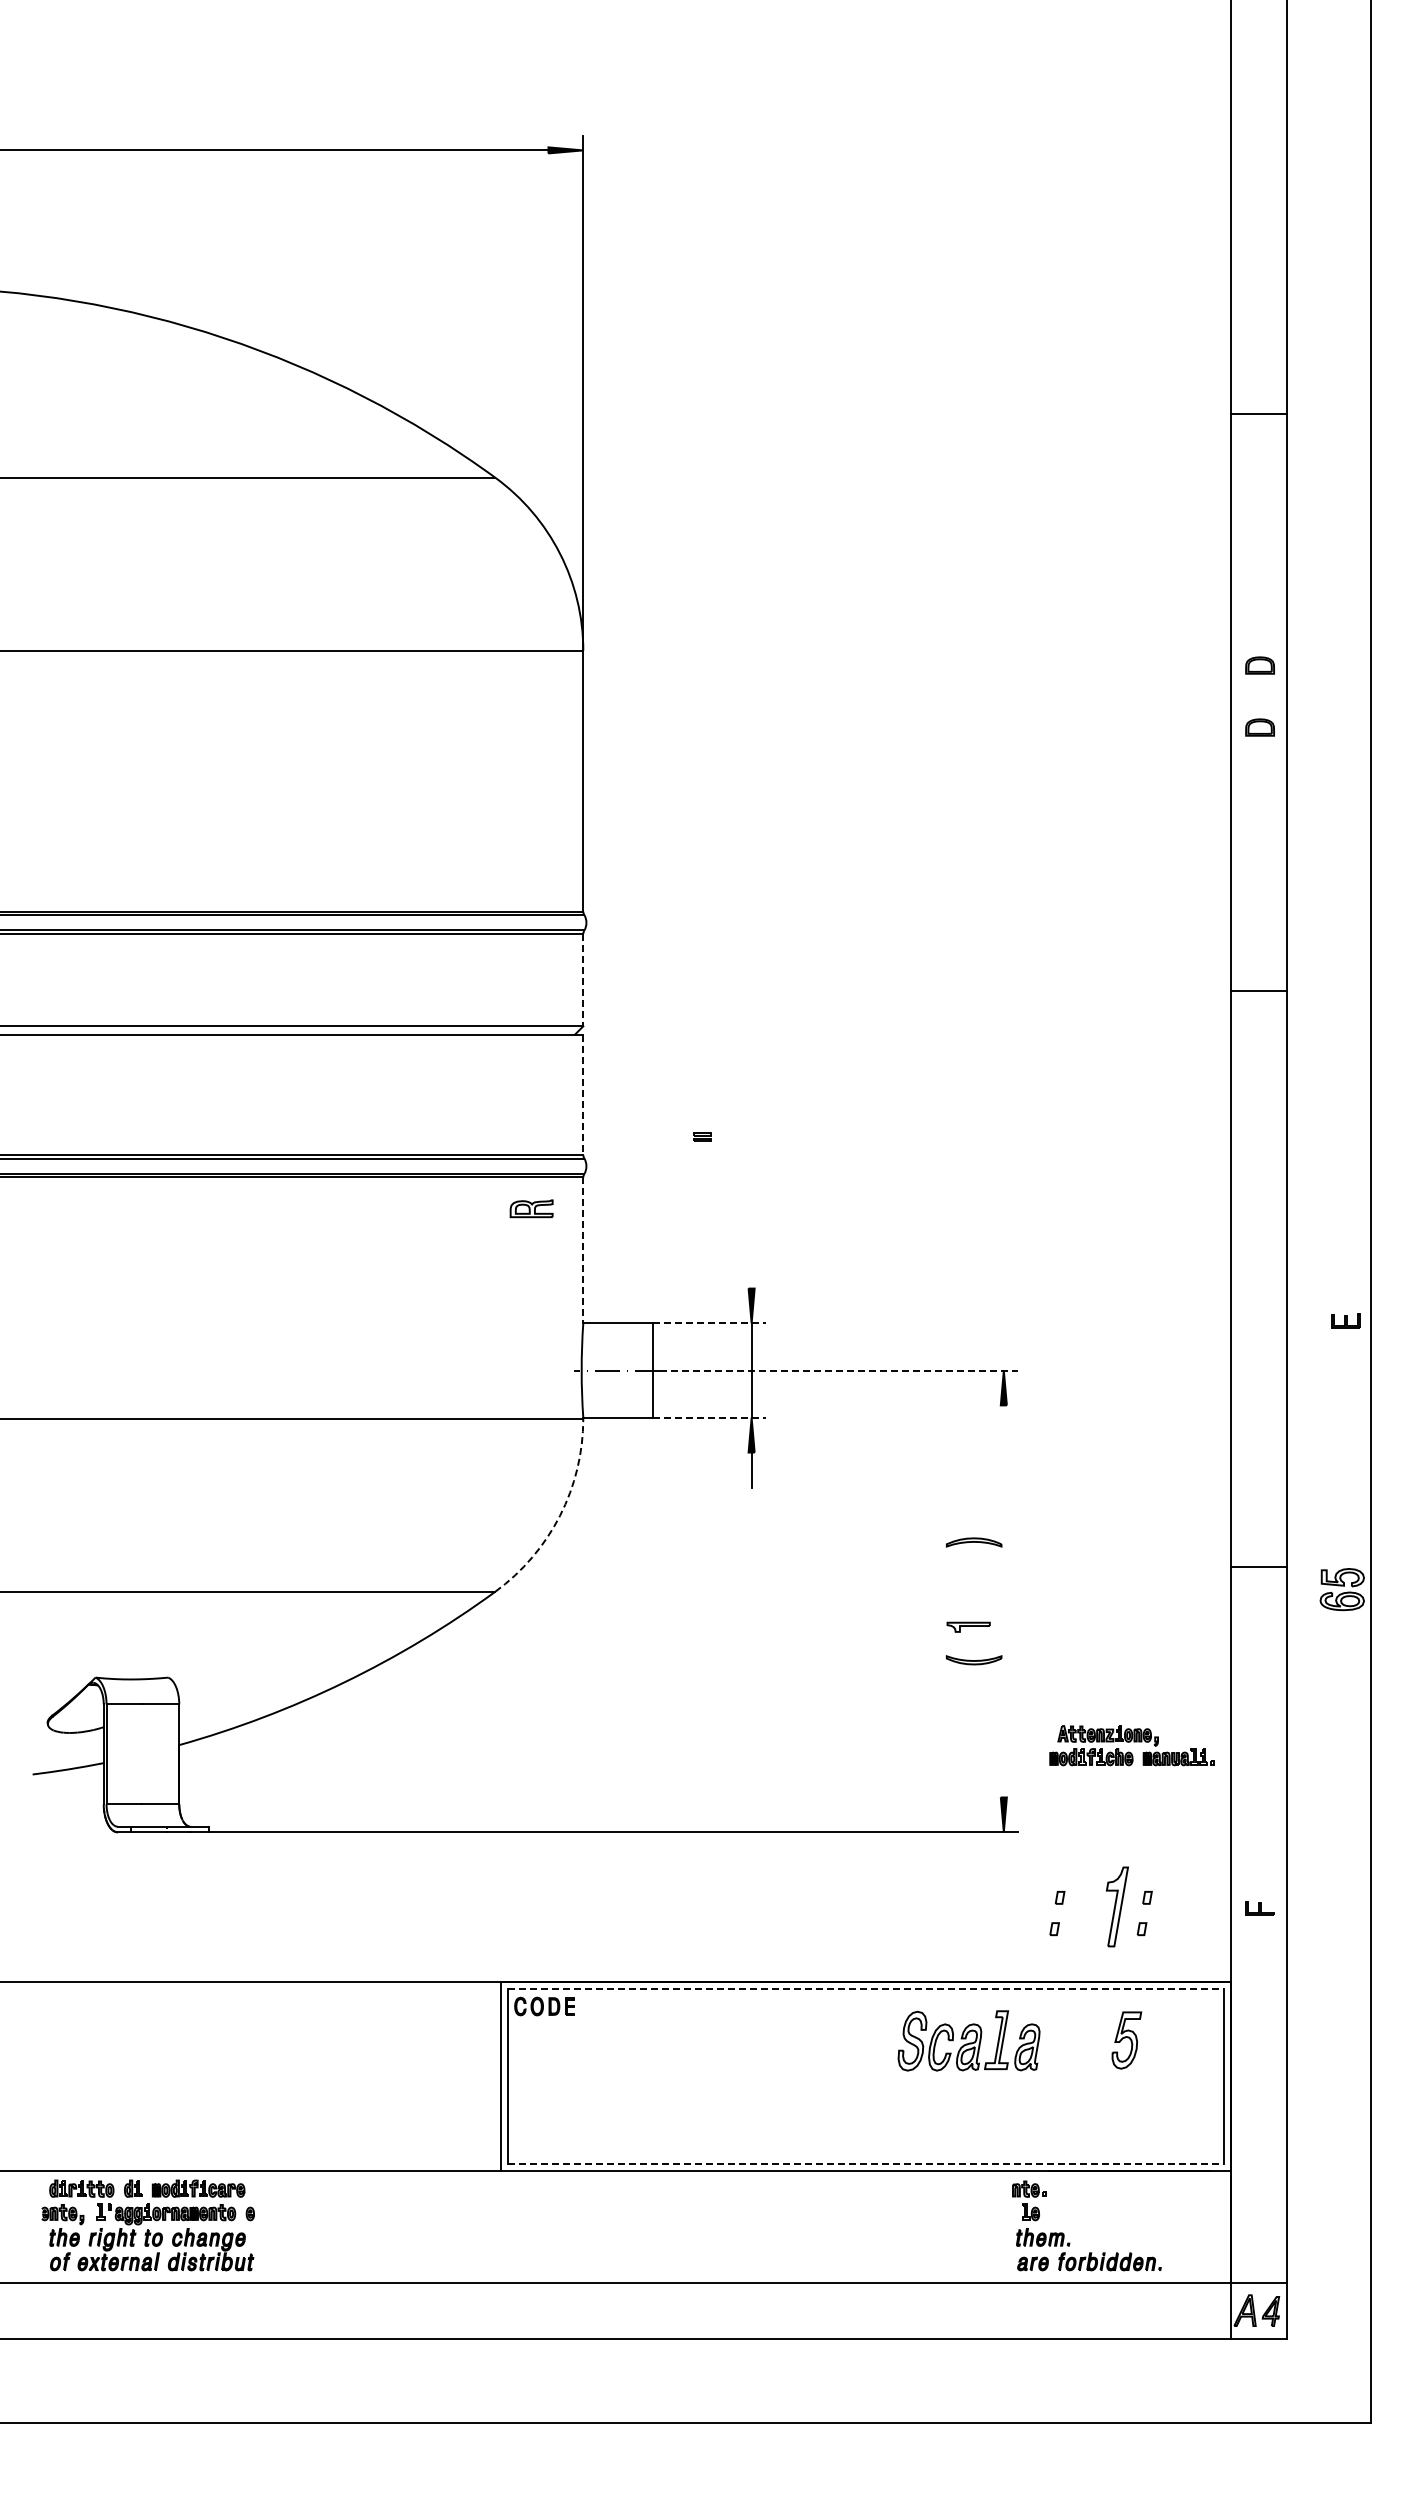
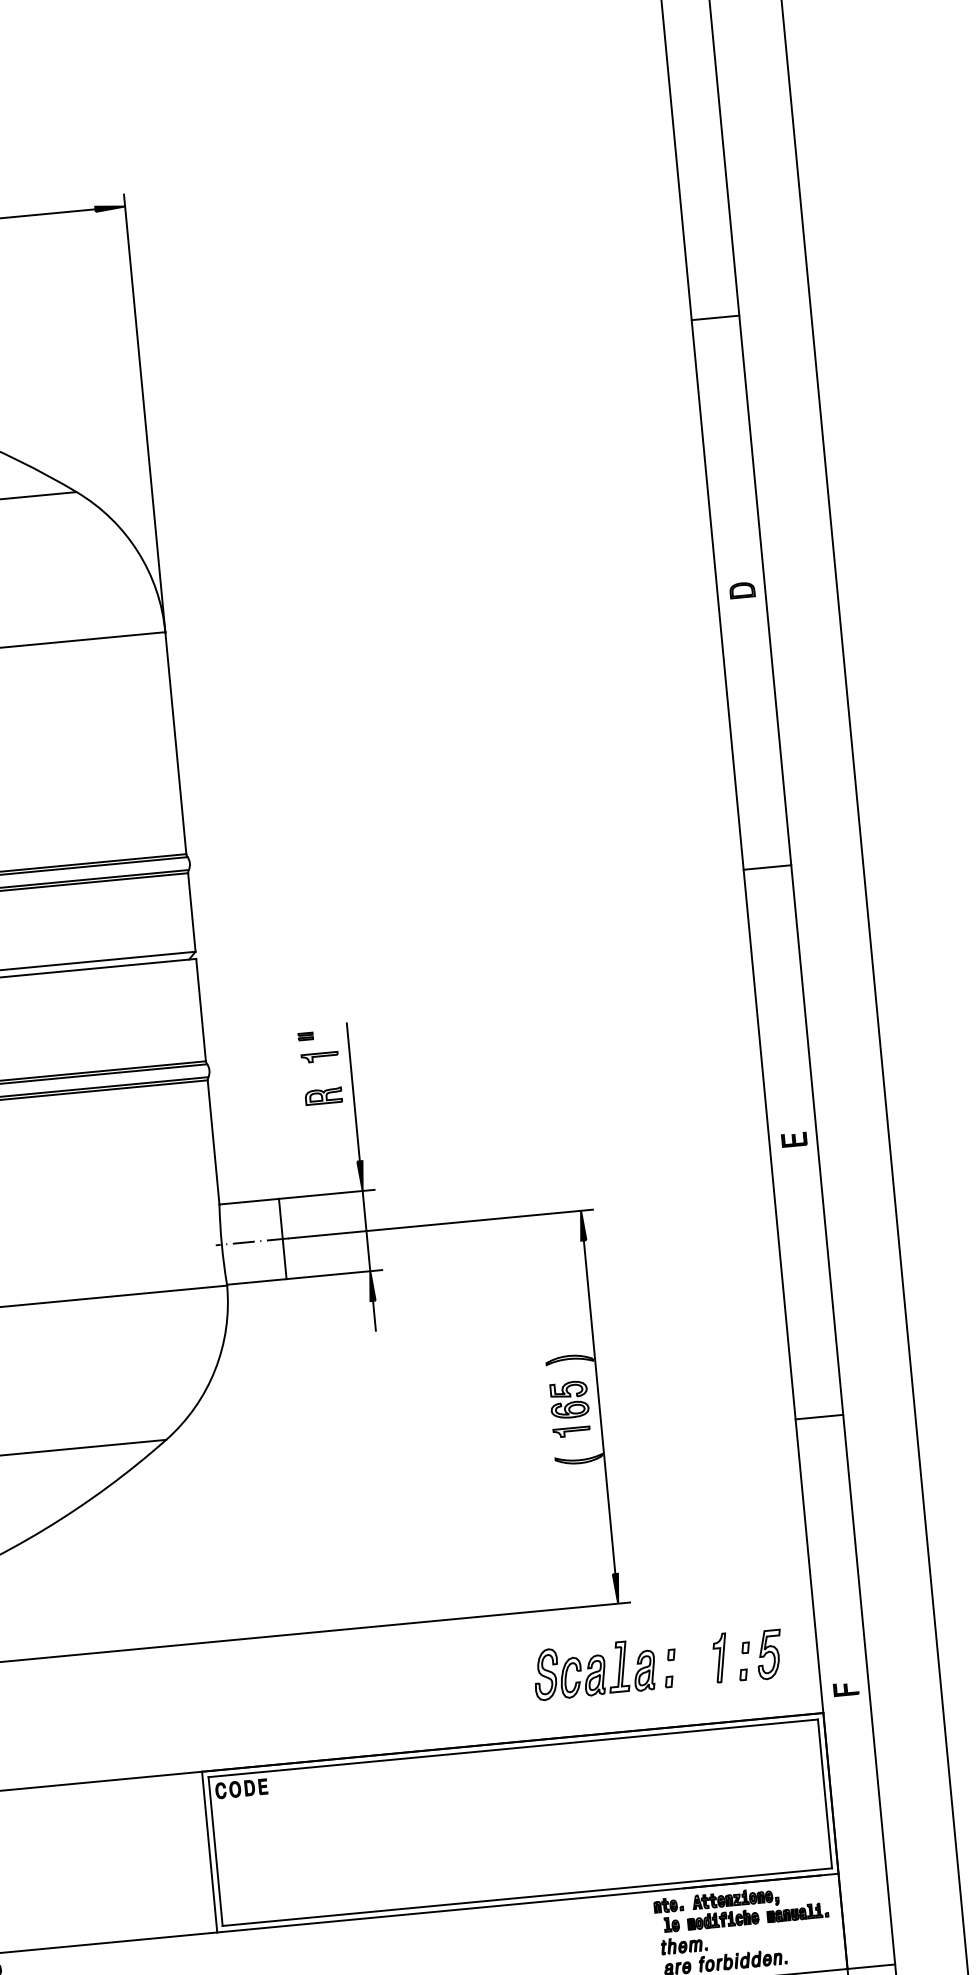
line: (1258, 414) -> (715, 318), moved
part: (1259, 727) -> (746, 643), removed
line: (583, 980) -> (192, 912), dashed -> solid
line: (583, 1095) -> (201, 1010), dashed -> solid
part: (716, 1162) -> (319, 1056), added
line: (751, 1207) -> (353, 1092), added
part: (531, 1208) -> (323, 1096), moved
line: (583, 1250) -> (213, 1142), dashed -> solid
part: (1345, 1320) -> (793, 1139), moved
line: (709, 1323) -> (326, 1194), dashed -> solid
line: (839, 1370) -> (441, 1223), dashed -> solid
line: (709, 1417) -> (334, 1274), dashed -> solid
arc: (560, 1515) -> (215, 1369), dashed -> solid
line: (1258, 1567) -> (819, 1417), moved
part: (1341, 1589) -> (568, 1399), moved
line: (1003, 1601) -> (599, 1407), added
part: (1131, 1745) -> (756, 1906), moved
part: (1117, 1906) -> (720, 1657), size x0.71
part: (1259, 1908) -> (845, 1689), moved
line: (866, 1989) -> (513, 1748), dashed -> solid
part: (968, 2040) -> (594, 1669), moved
part: (1126, 2040) -> (769, 1654), moved
line: (866, 2164) -> (528, 1897), dashed -> solid

